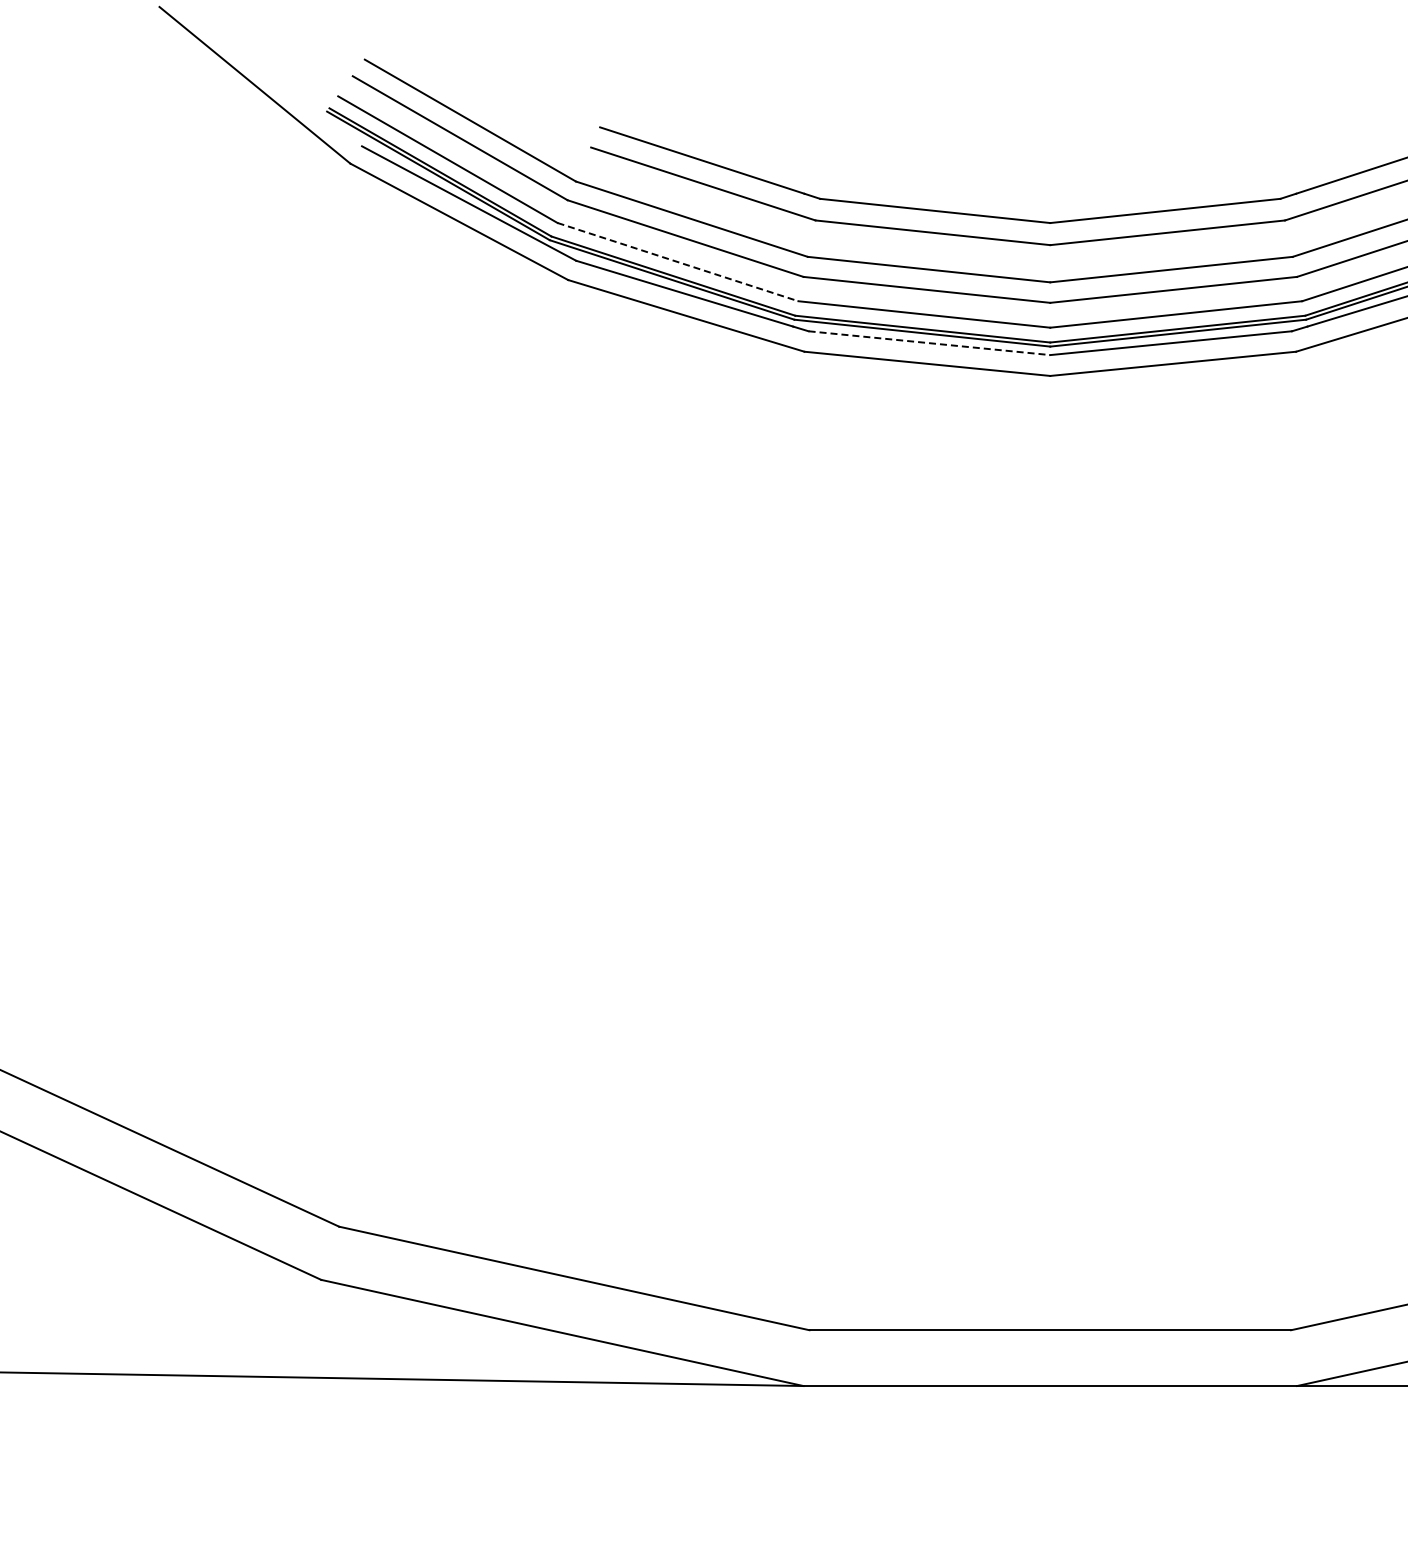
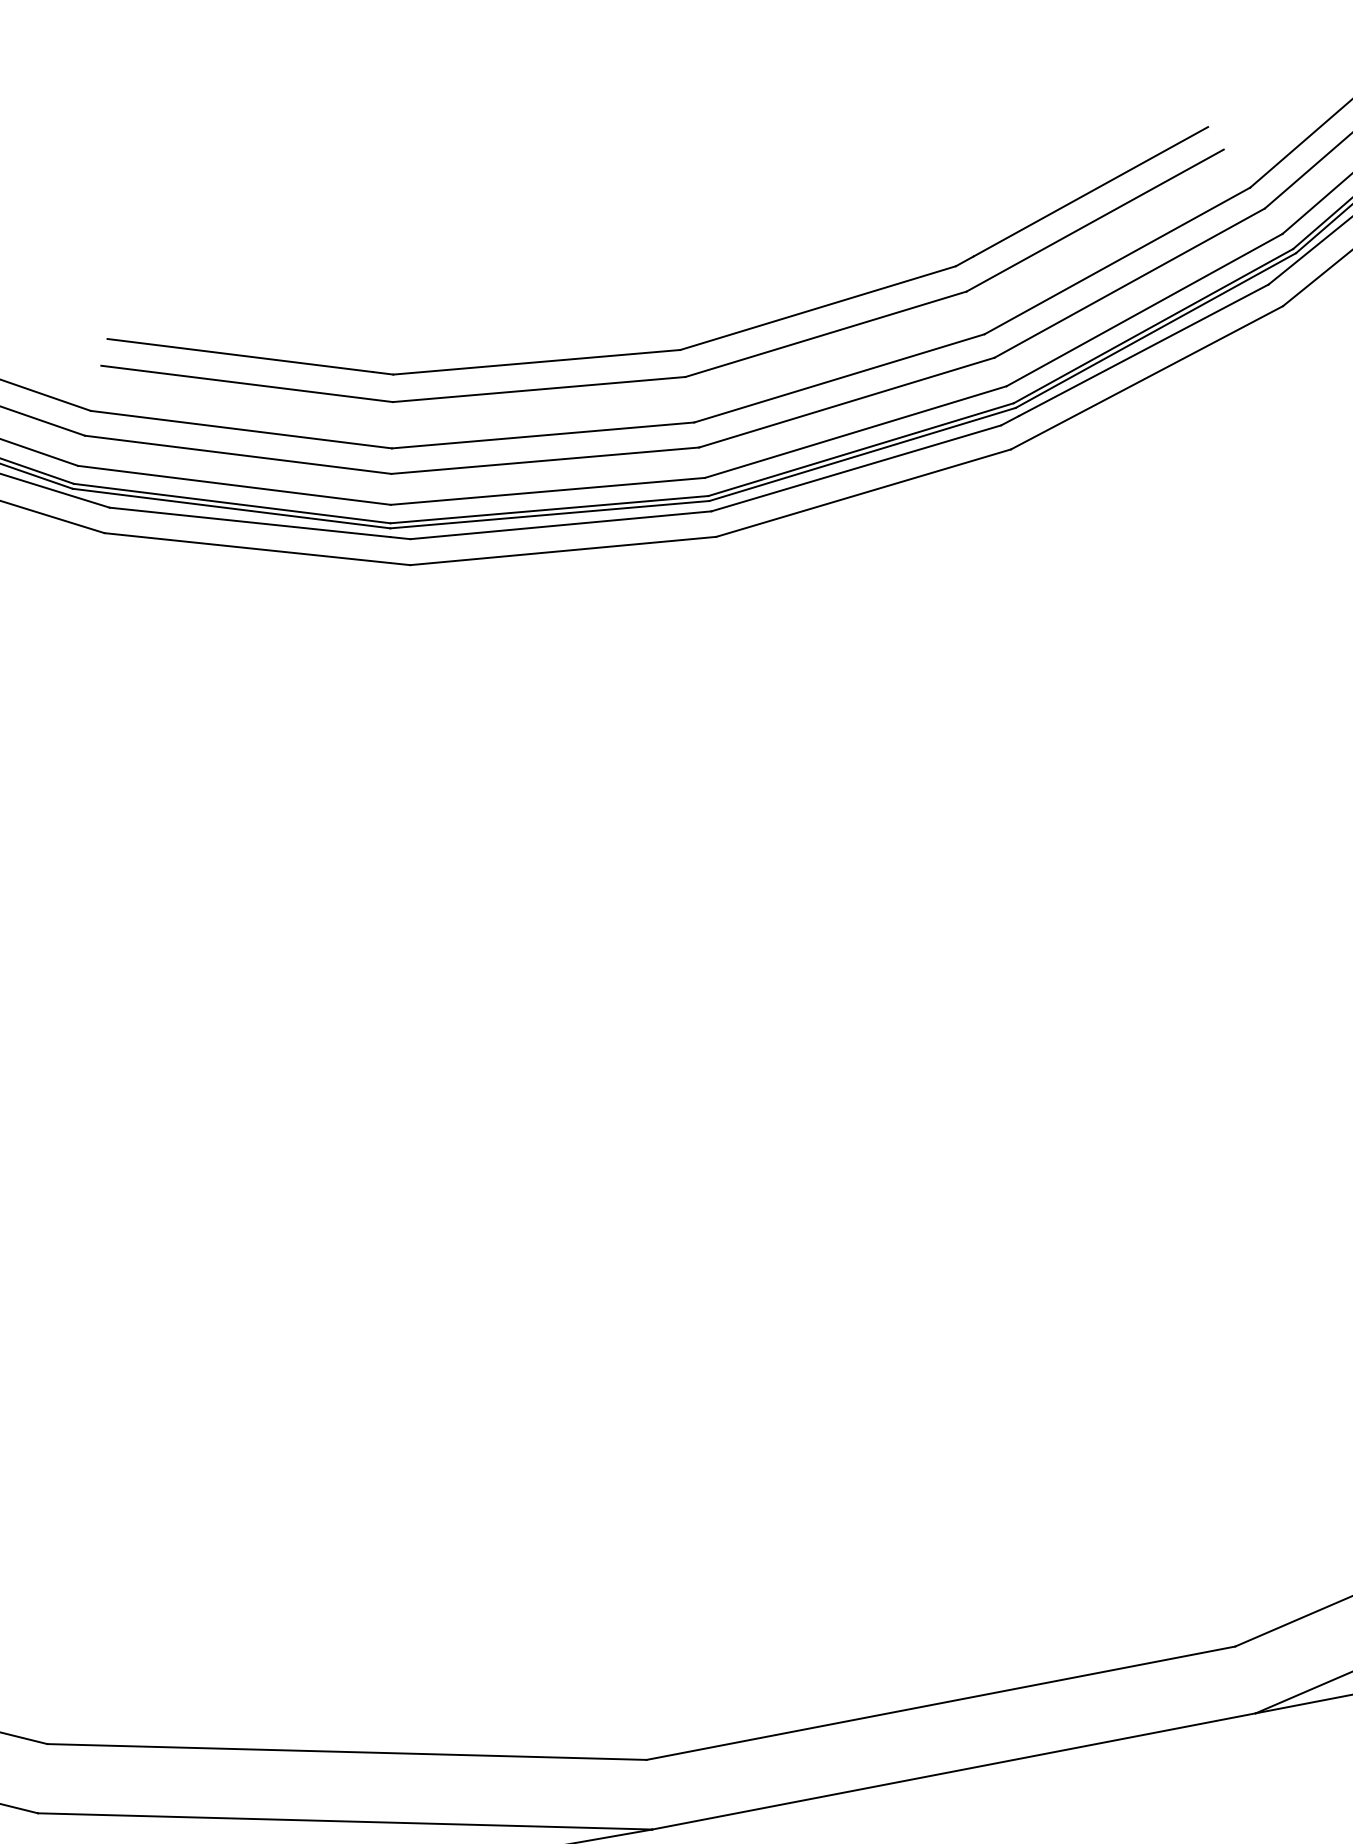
line: (677, 262) -> (233, 485), dashed -> solid
line: (929, 343) -> (561, 525), dashed -> solid

